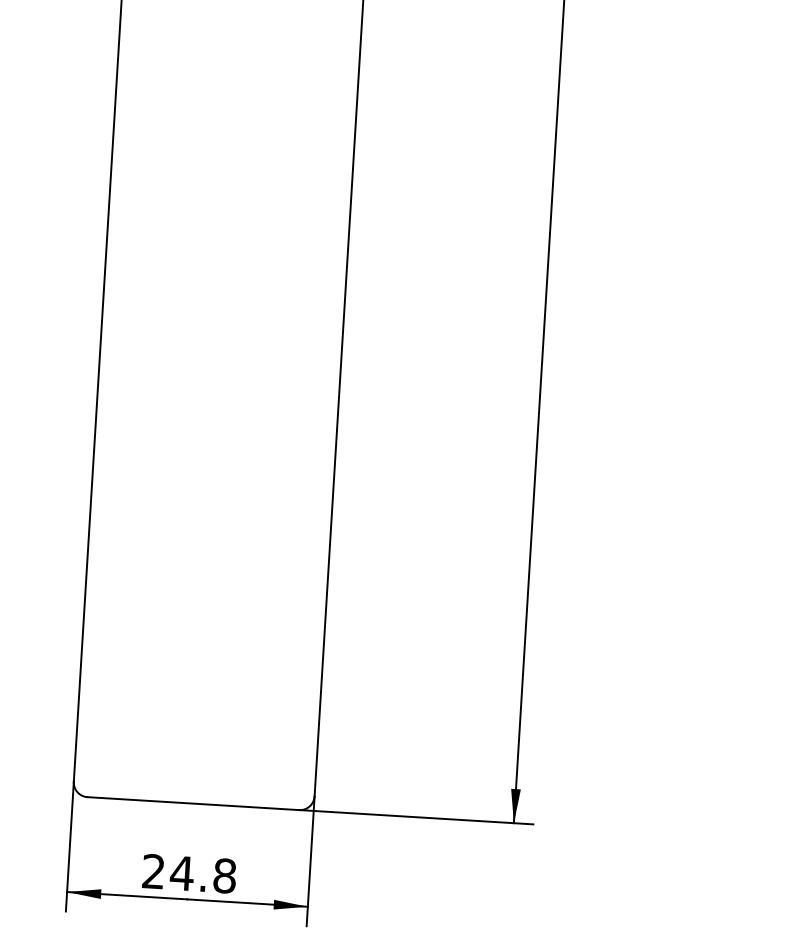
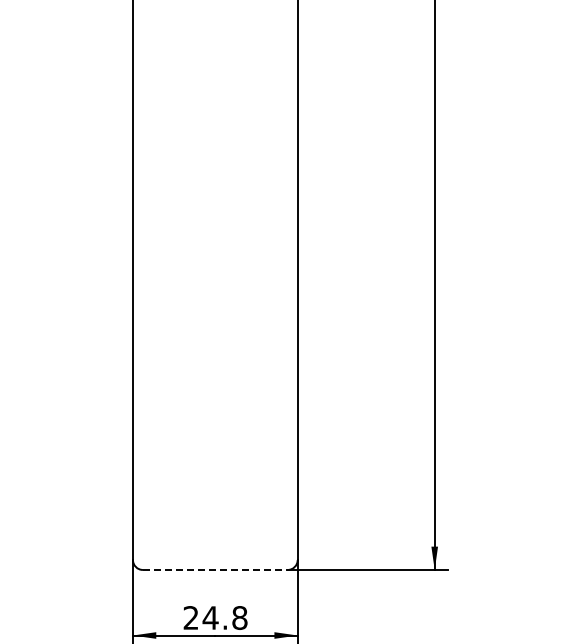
line: (193, 802) -> (215, 569), solid -> dashed

